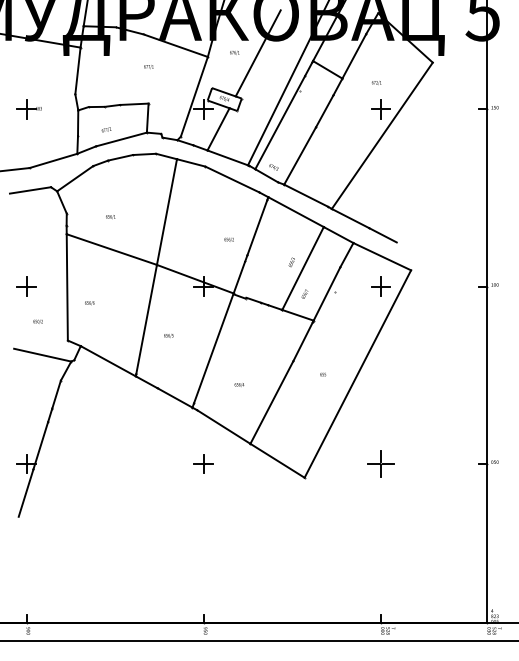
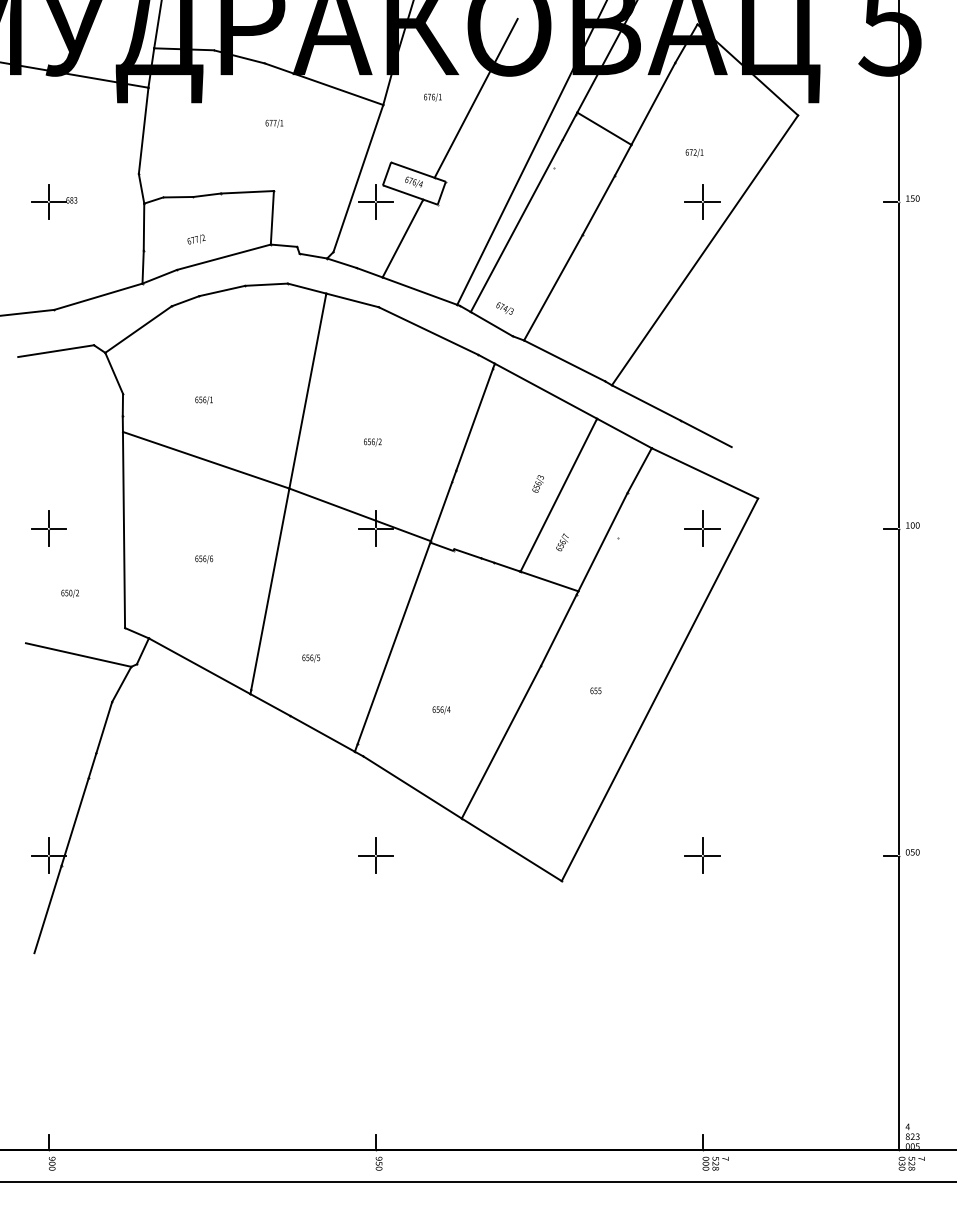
text: (228, 239) -> (371, 441), moved
text: (89, 303) -> (203, 559), moved
text: (168, 335) -> (310, 657), moved
part: (380, 463) -> (701, 854), size x0.71

